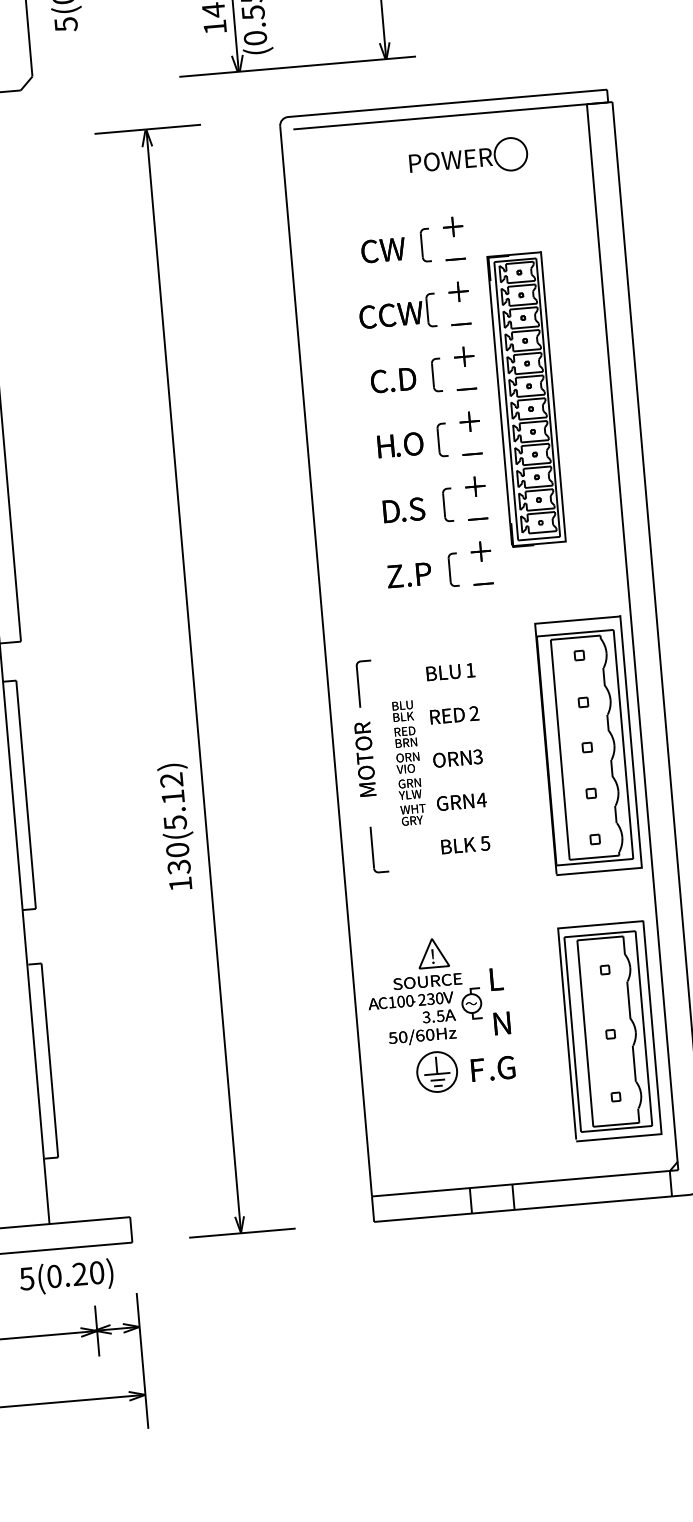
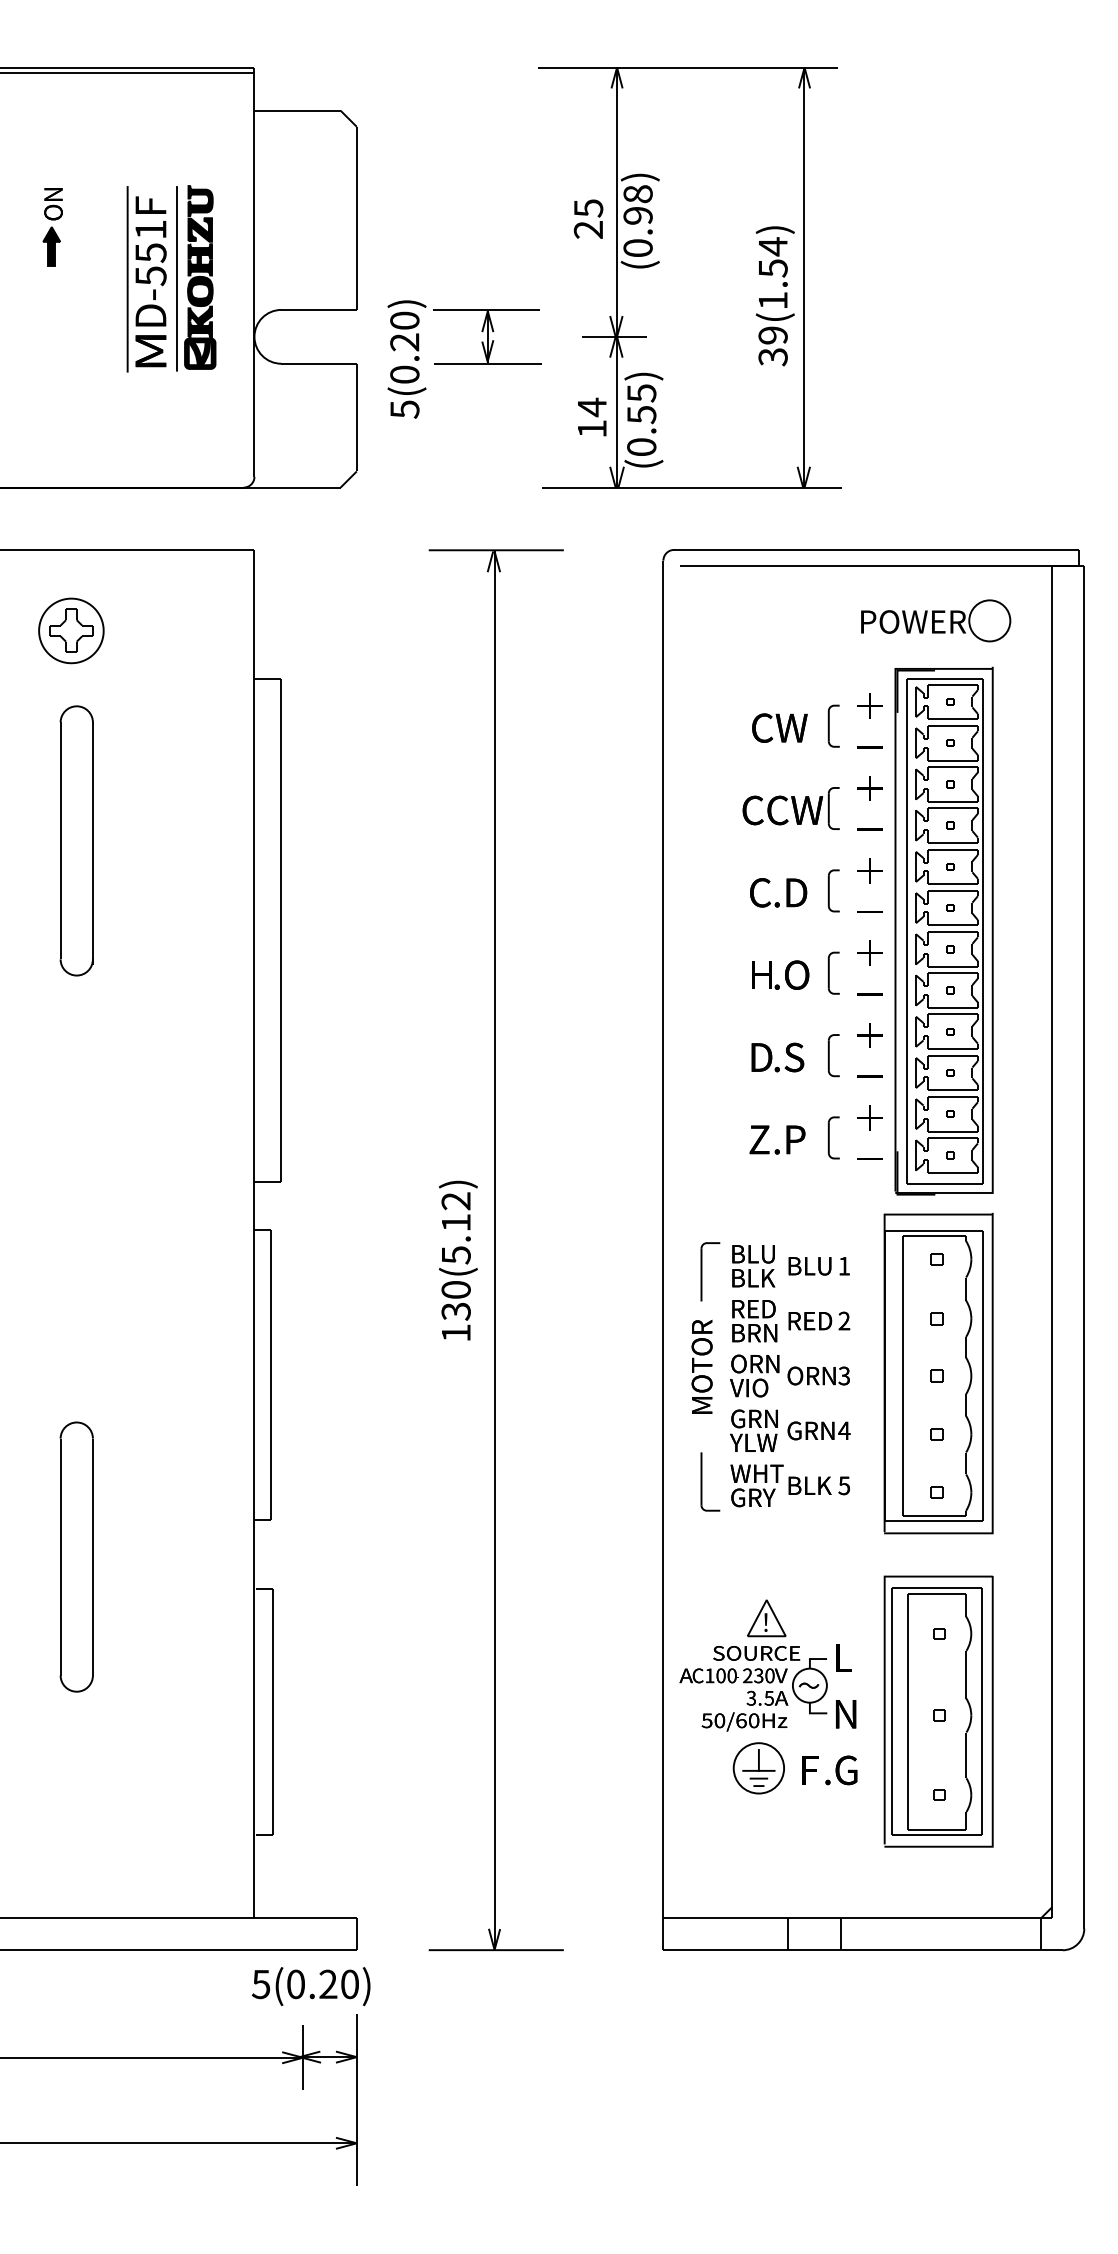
part: (468, 157) -> (936, 620), moved
part: (526, 398) -> (943, 930), size x1.43
part: (588, 745) -> (938, 1373), moved
part: (408, 763) -> (756, 1376), size x1.67
text: (176, 826) -> (457, 1260), moved
part: (471, 1004) -> (809, 1686), size x1.43
part: (609, 1031) -> (938, 1711), moved
text: (66, 1277) -> (310, 1986), moved

